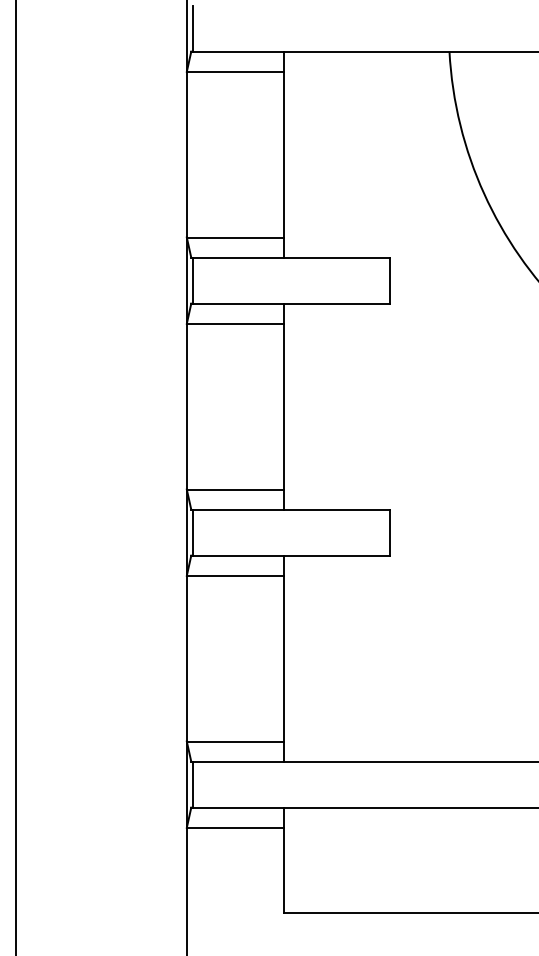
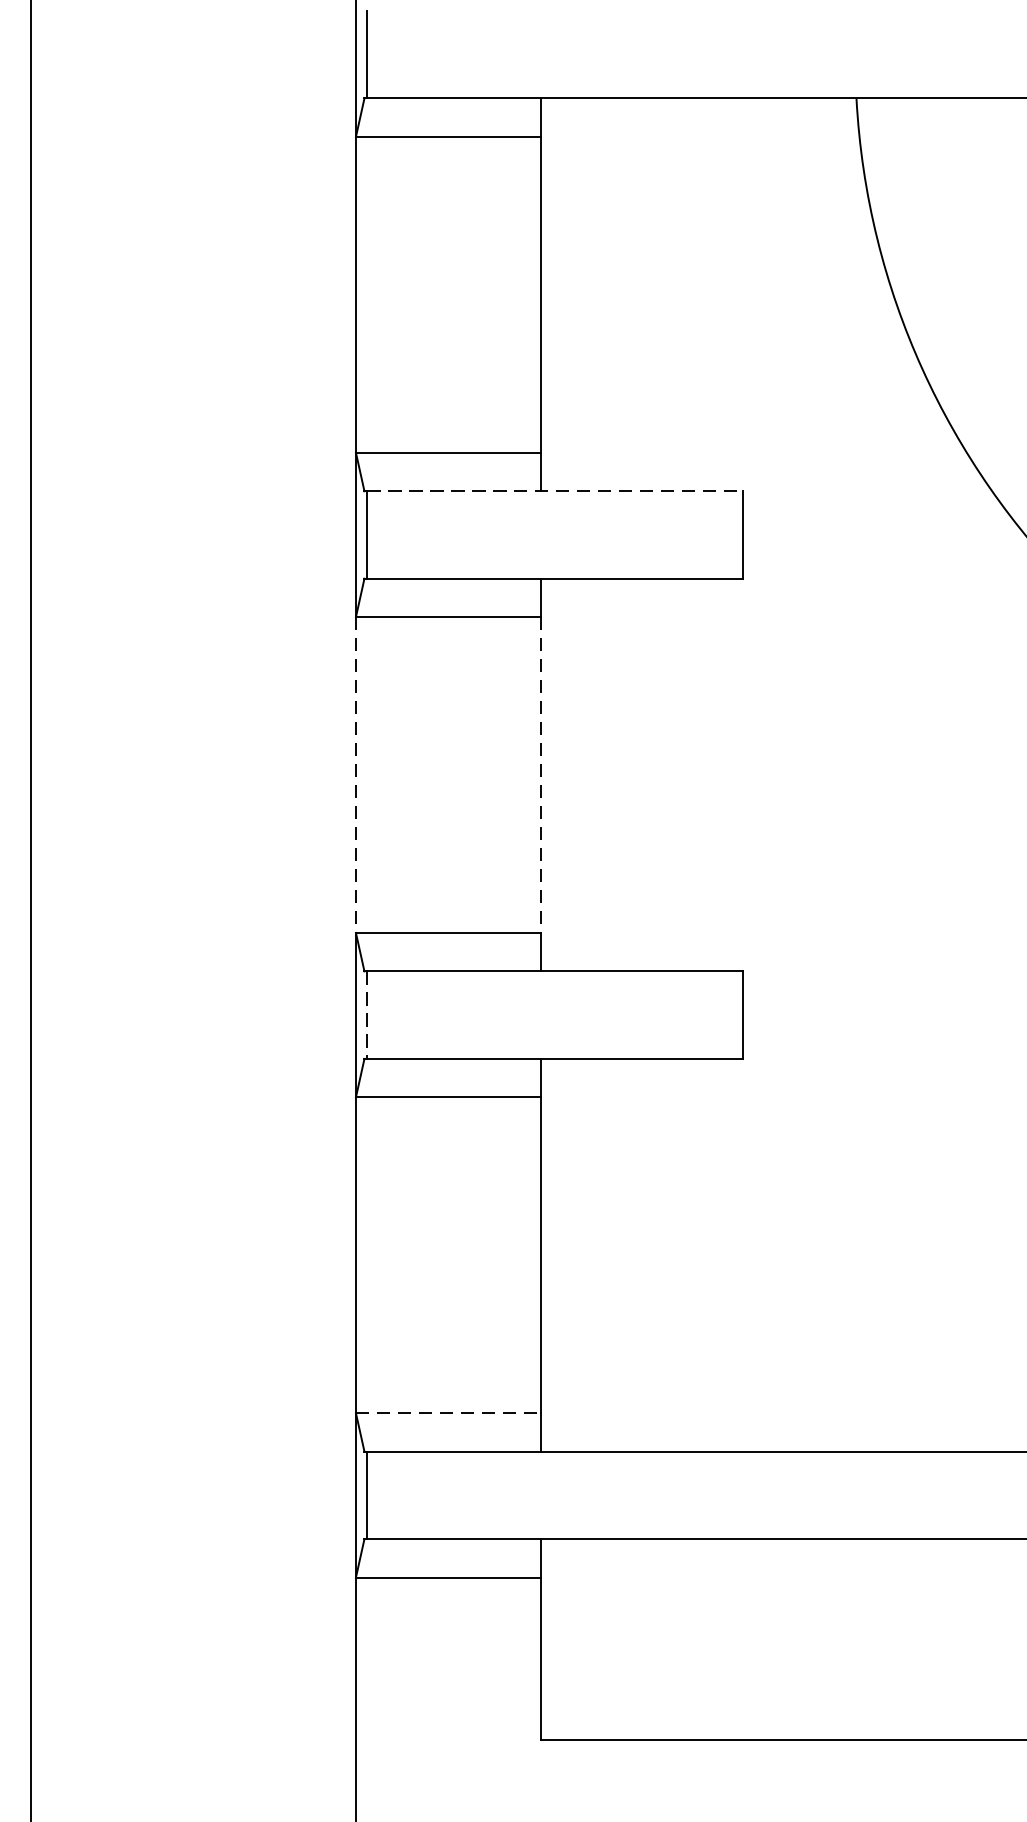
line: (291, 257) -> (555, 490), solid -> dashed
line: (186, 406) -> (355, 774), solid -> dashed
line: (283, 406) -> (540, 774), solid -> dashed
line: (192, 532) -> (366, 1014), solid -> dashed
line: (235, 741) -> (448, 1413), solid -> dashed

